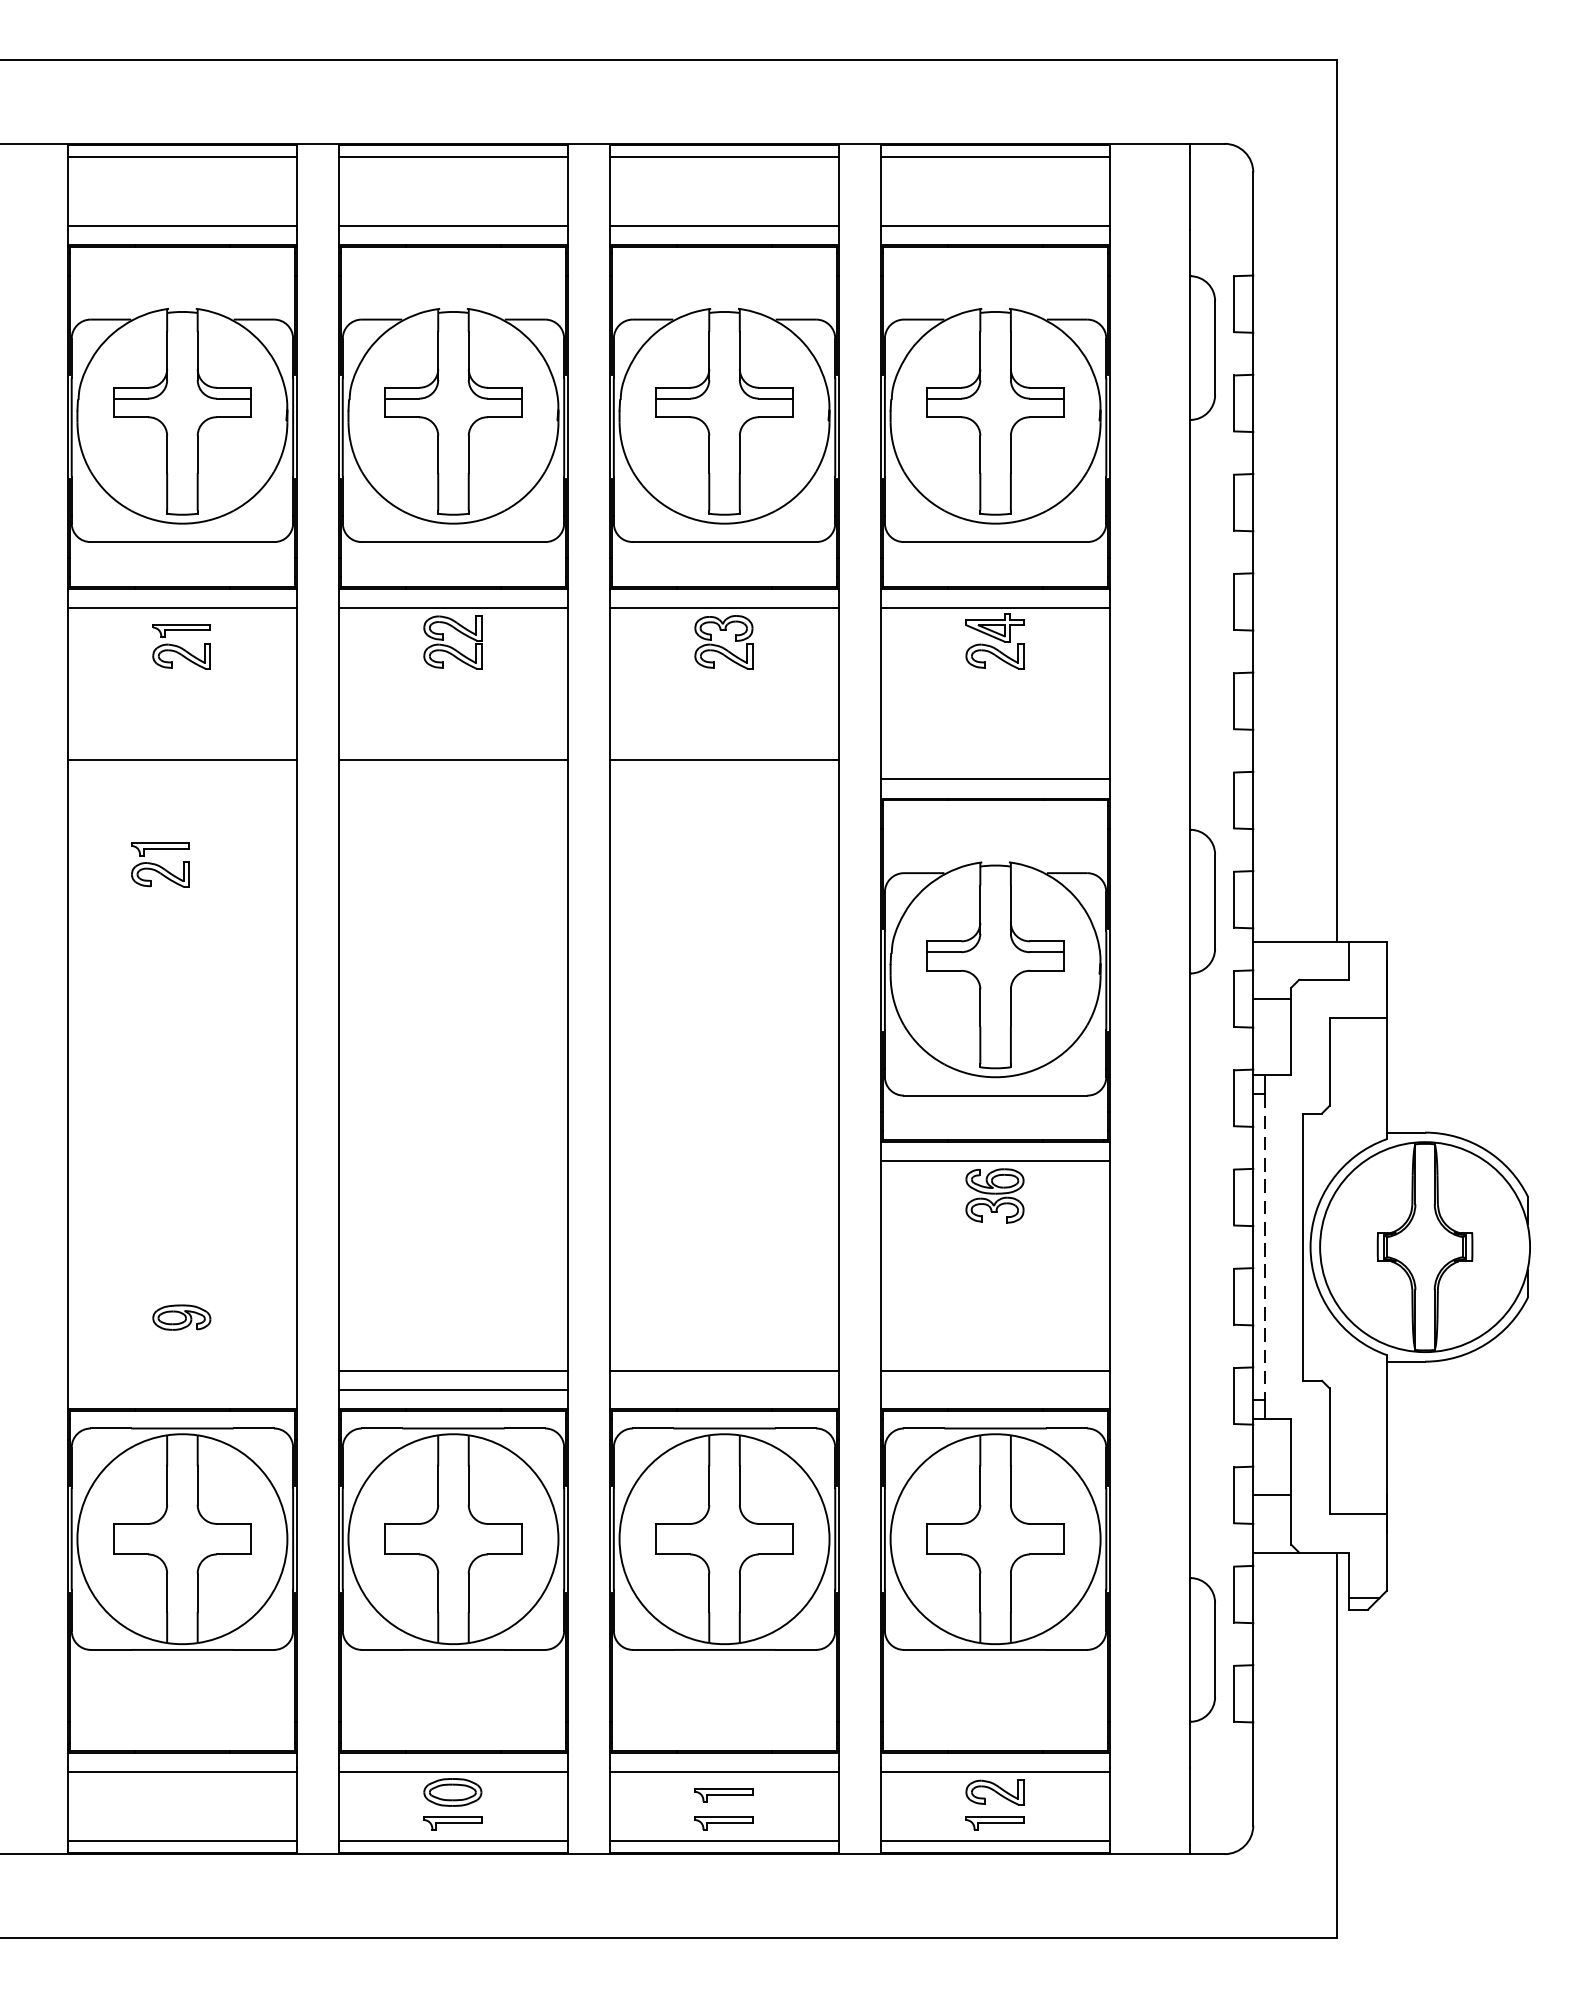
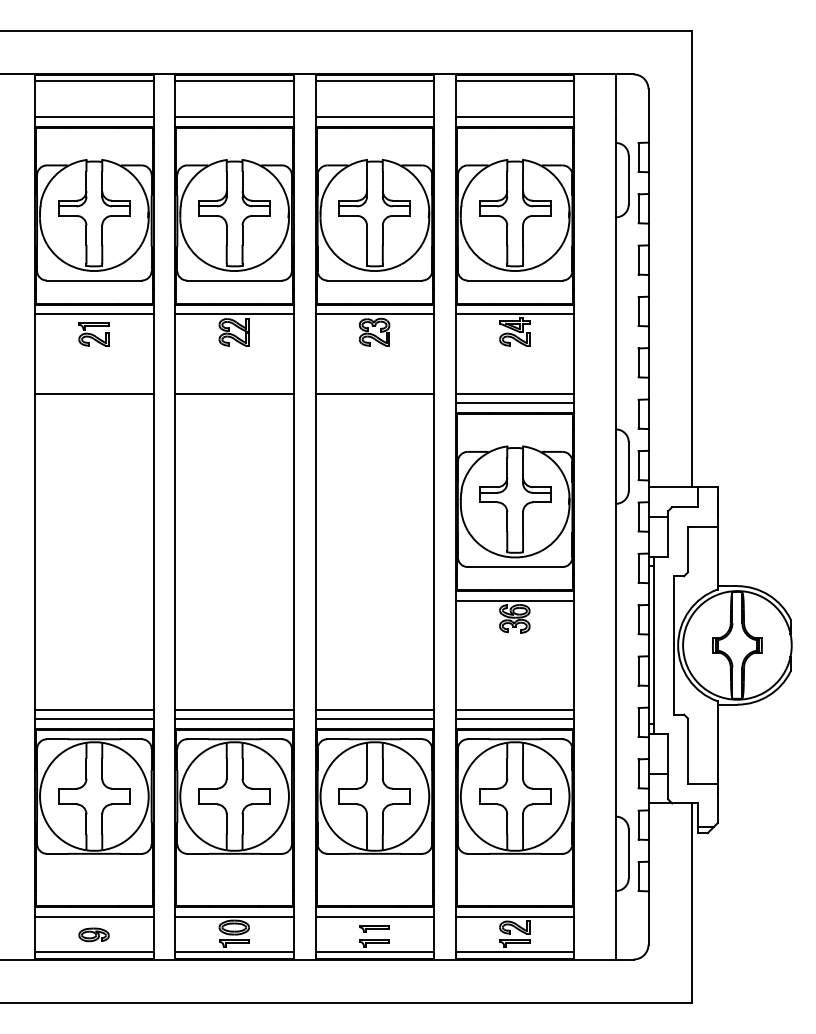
line: (994, 760) -> (514, 393), added
part: (159, 864) -> (82, 447), removed
line: (1264, 1247) -> (654, 645), dashed -> solid
part: (180, 1316) -> (93, 934), moved
line: (182, 1371) -> (94, 709), added
line: (182, 1390) -> (94, 719), added
line: (723, 1390) -> (374, 719), added
line: (994, 1390) -> (514, 719), added

